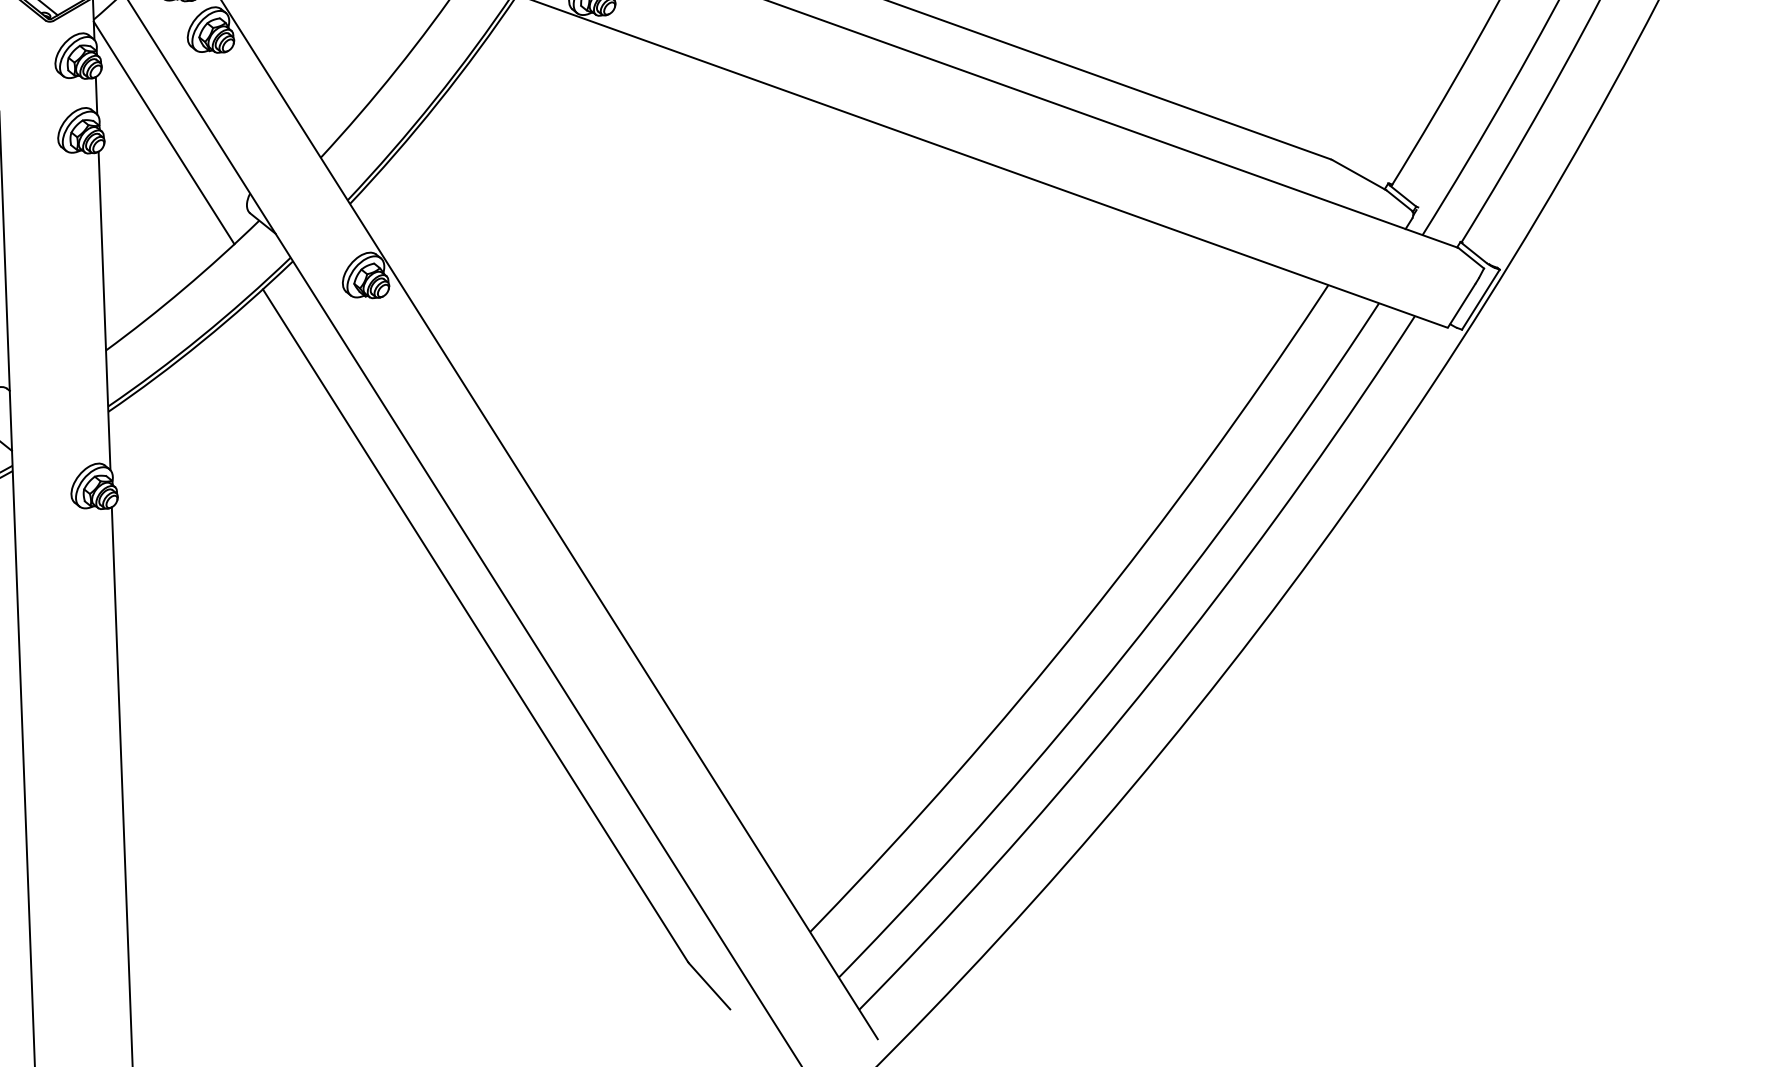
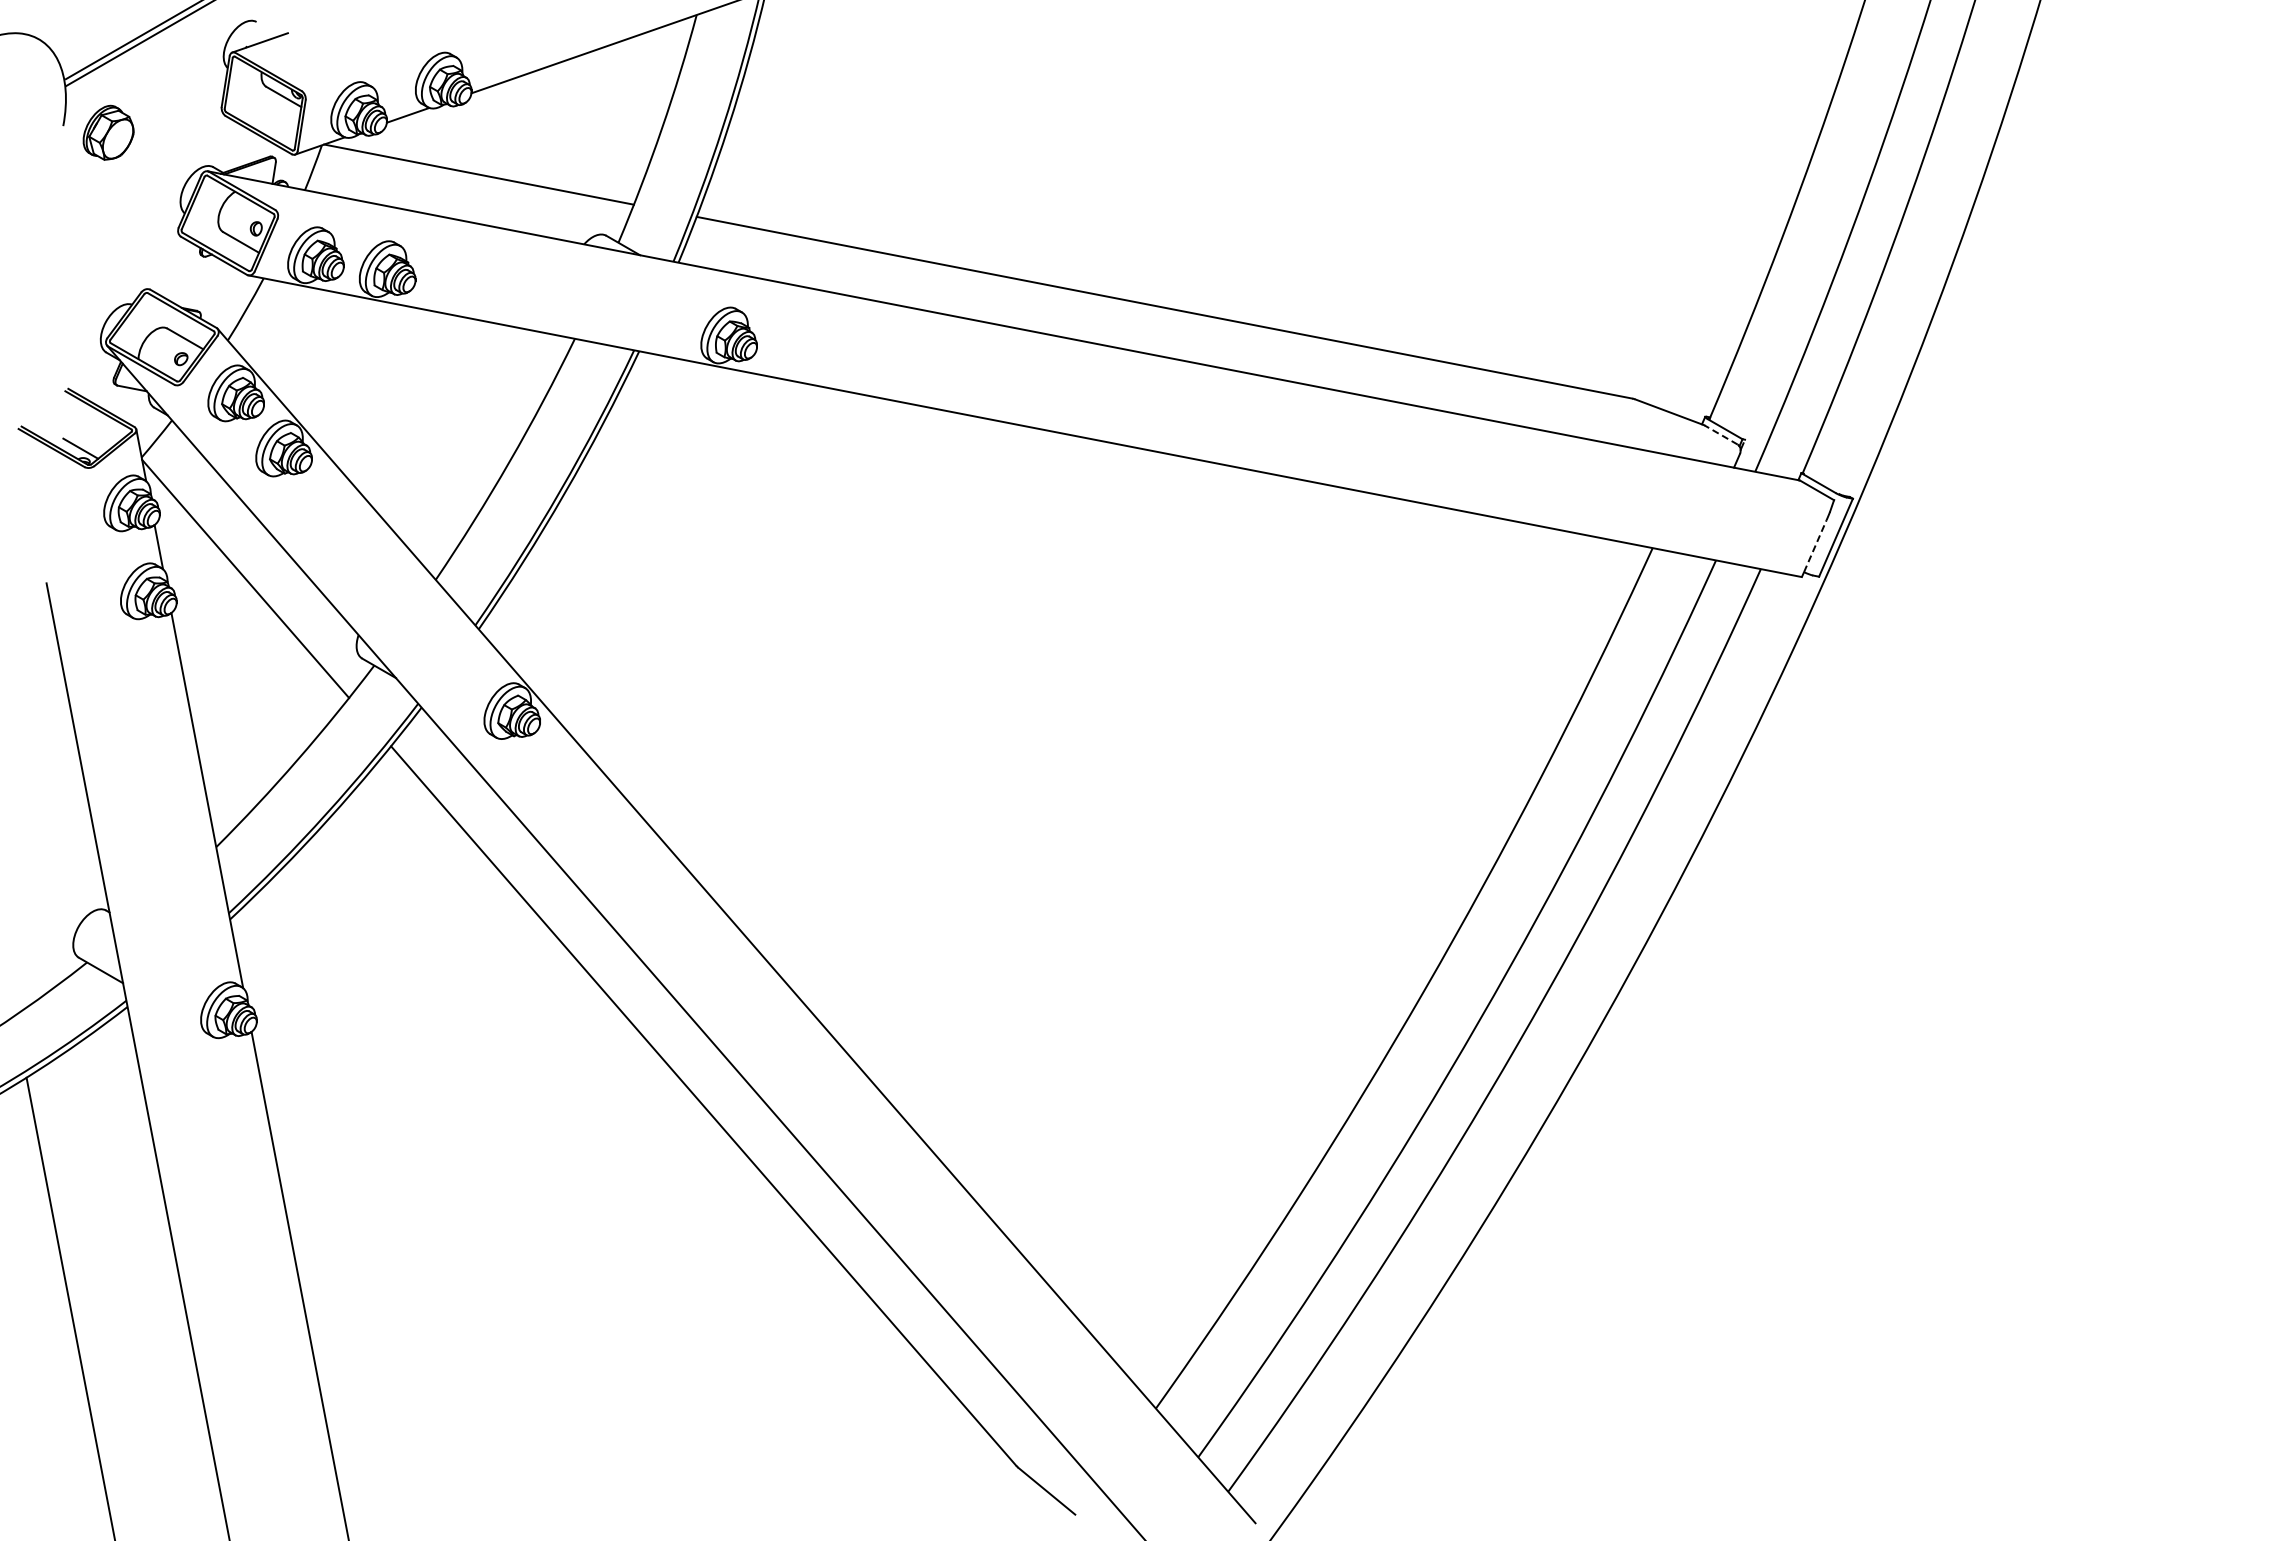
line: (1398, 199) -> (1720, 434), solid -> dashed
line: (1463, 303) -> (1815, 545), solid -> dashed

